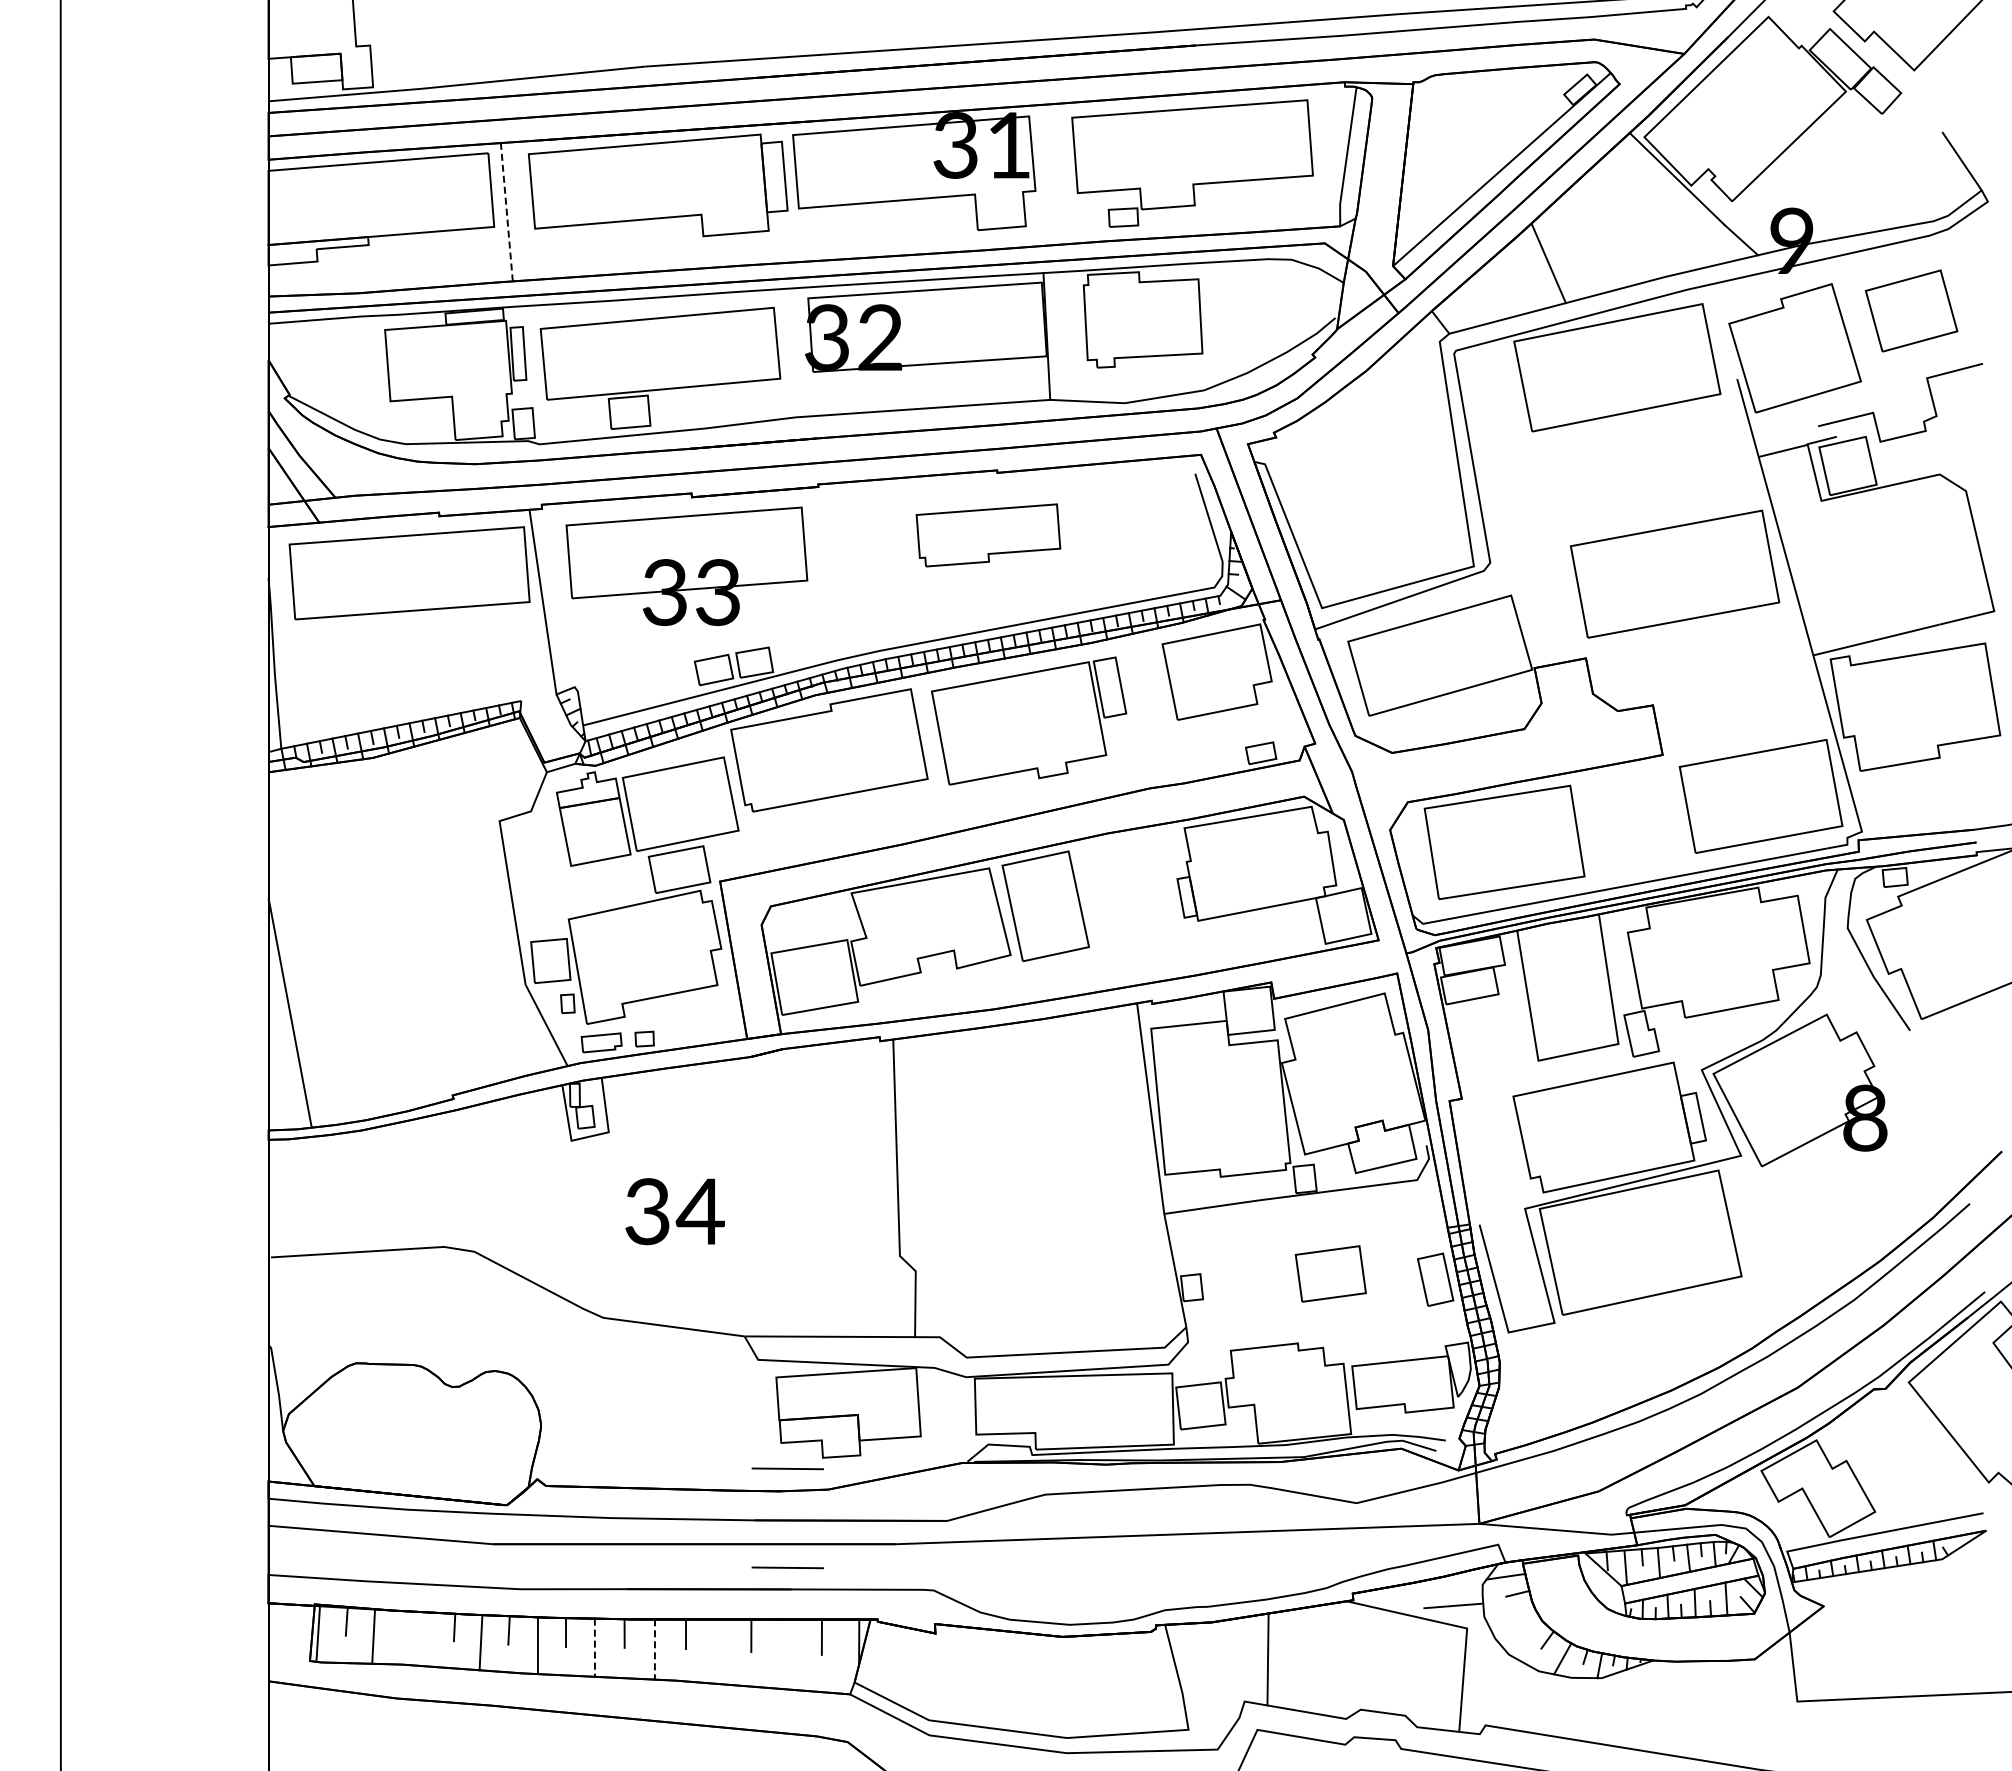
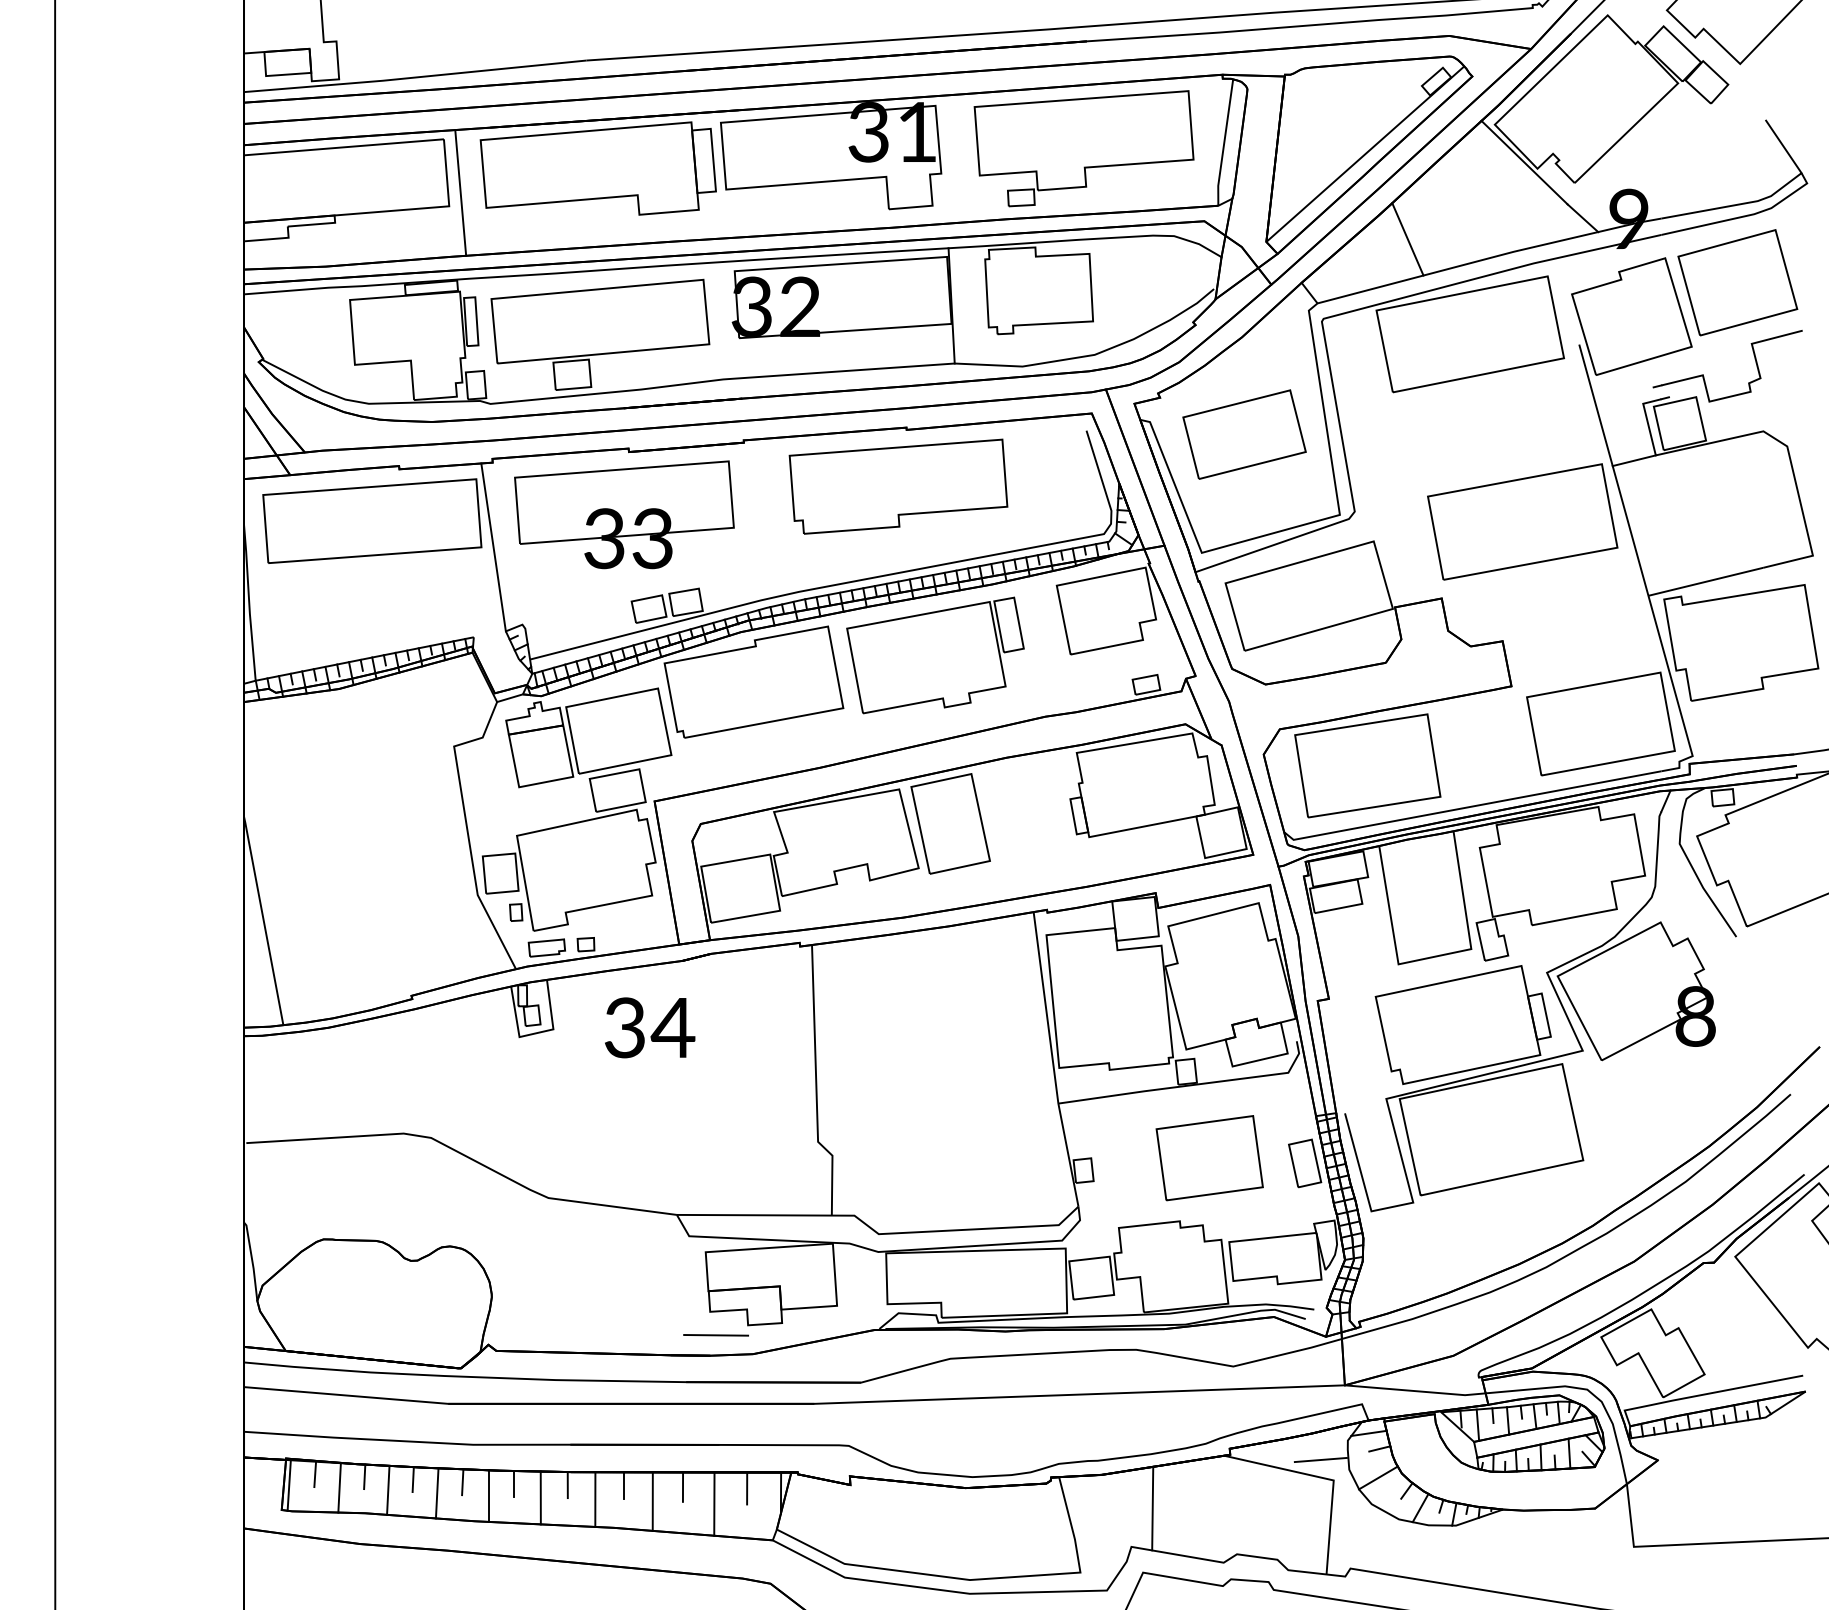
line: (506, 211) -> (460, 192), dashed -> solid
part: (1911, 310) -> (1737, 282), size x1.43
line: (1783, 450) -> (1634, 460), moved
part: (1368, 477) -> (1244, 434), added
part: (988, 535) -> (898, 486), size x1.67
text: (674, 1211) -> (649, 1027), moved
part: (1330, 1273) -> (1209, 1157), size x1.67
line: (787, 1567) -> (715, 1425), removed
line: (400, 1624) -> (364, 1476), added
line: (1516, 1625) -> (1378, 1477), added
line: (426, 1639) -> (387, 1490), added
line: (594, 1648) -> (540, 1498), dashed -> solid
line: (654, 1649) -> (594, 1499), dashed -> solid
line: (718, 1651) -> (653, 1501), added
line: (785, 1654) -> (714, 1504), added

